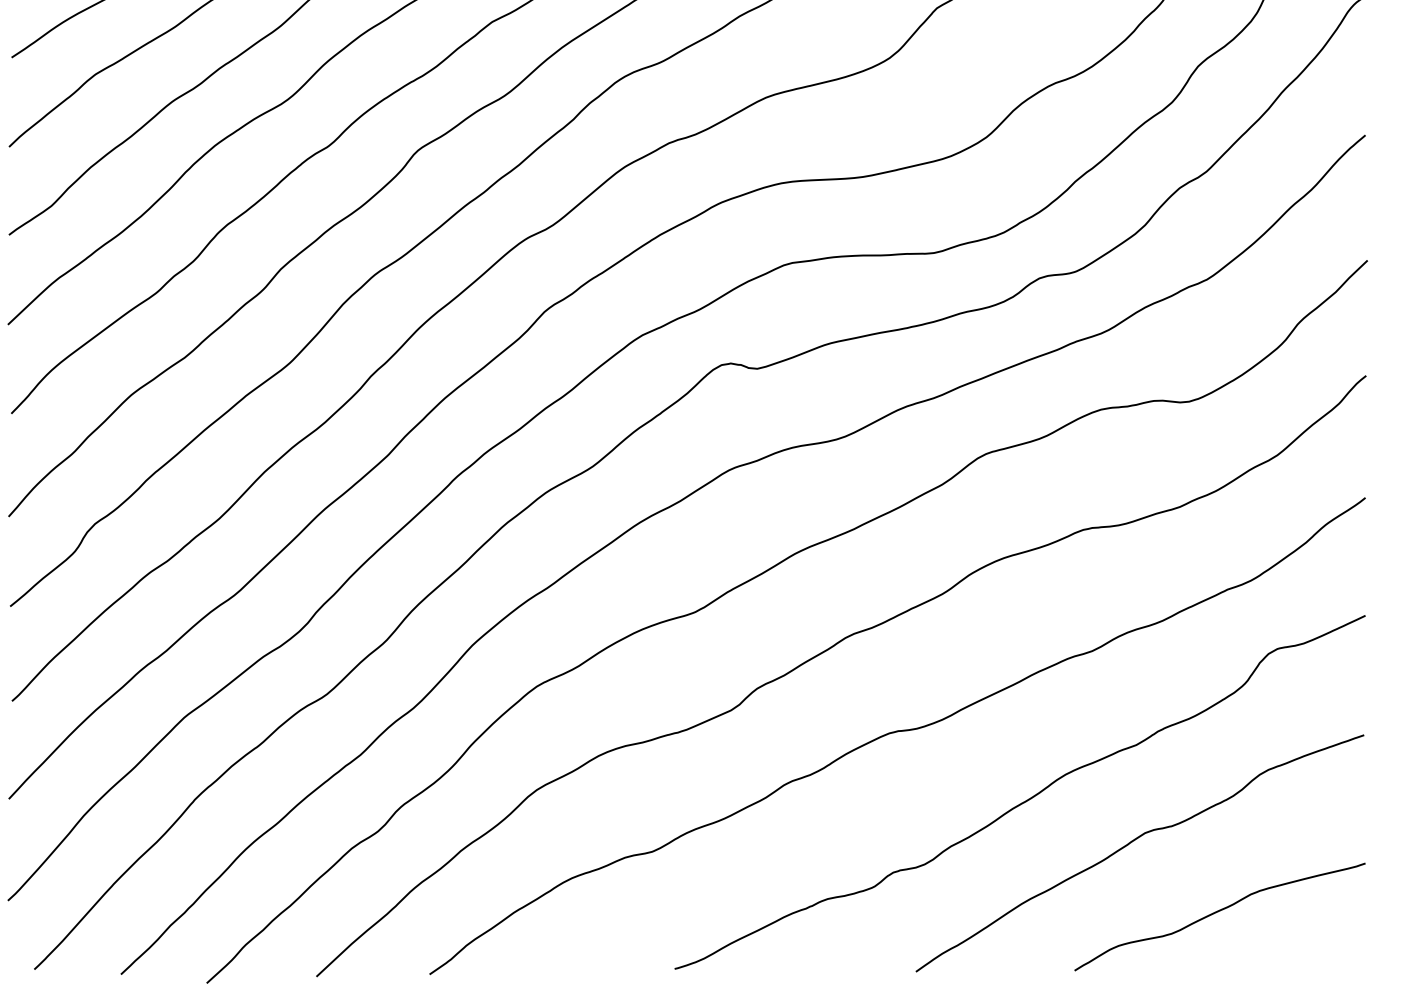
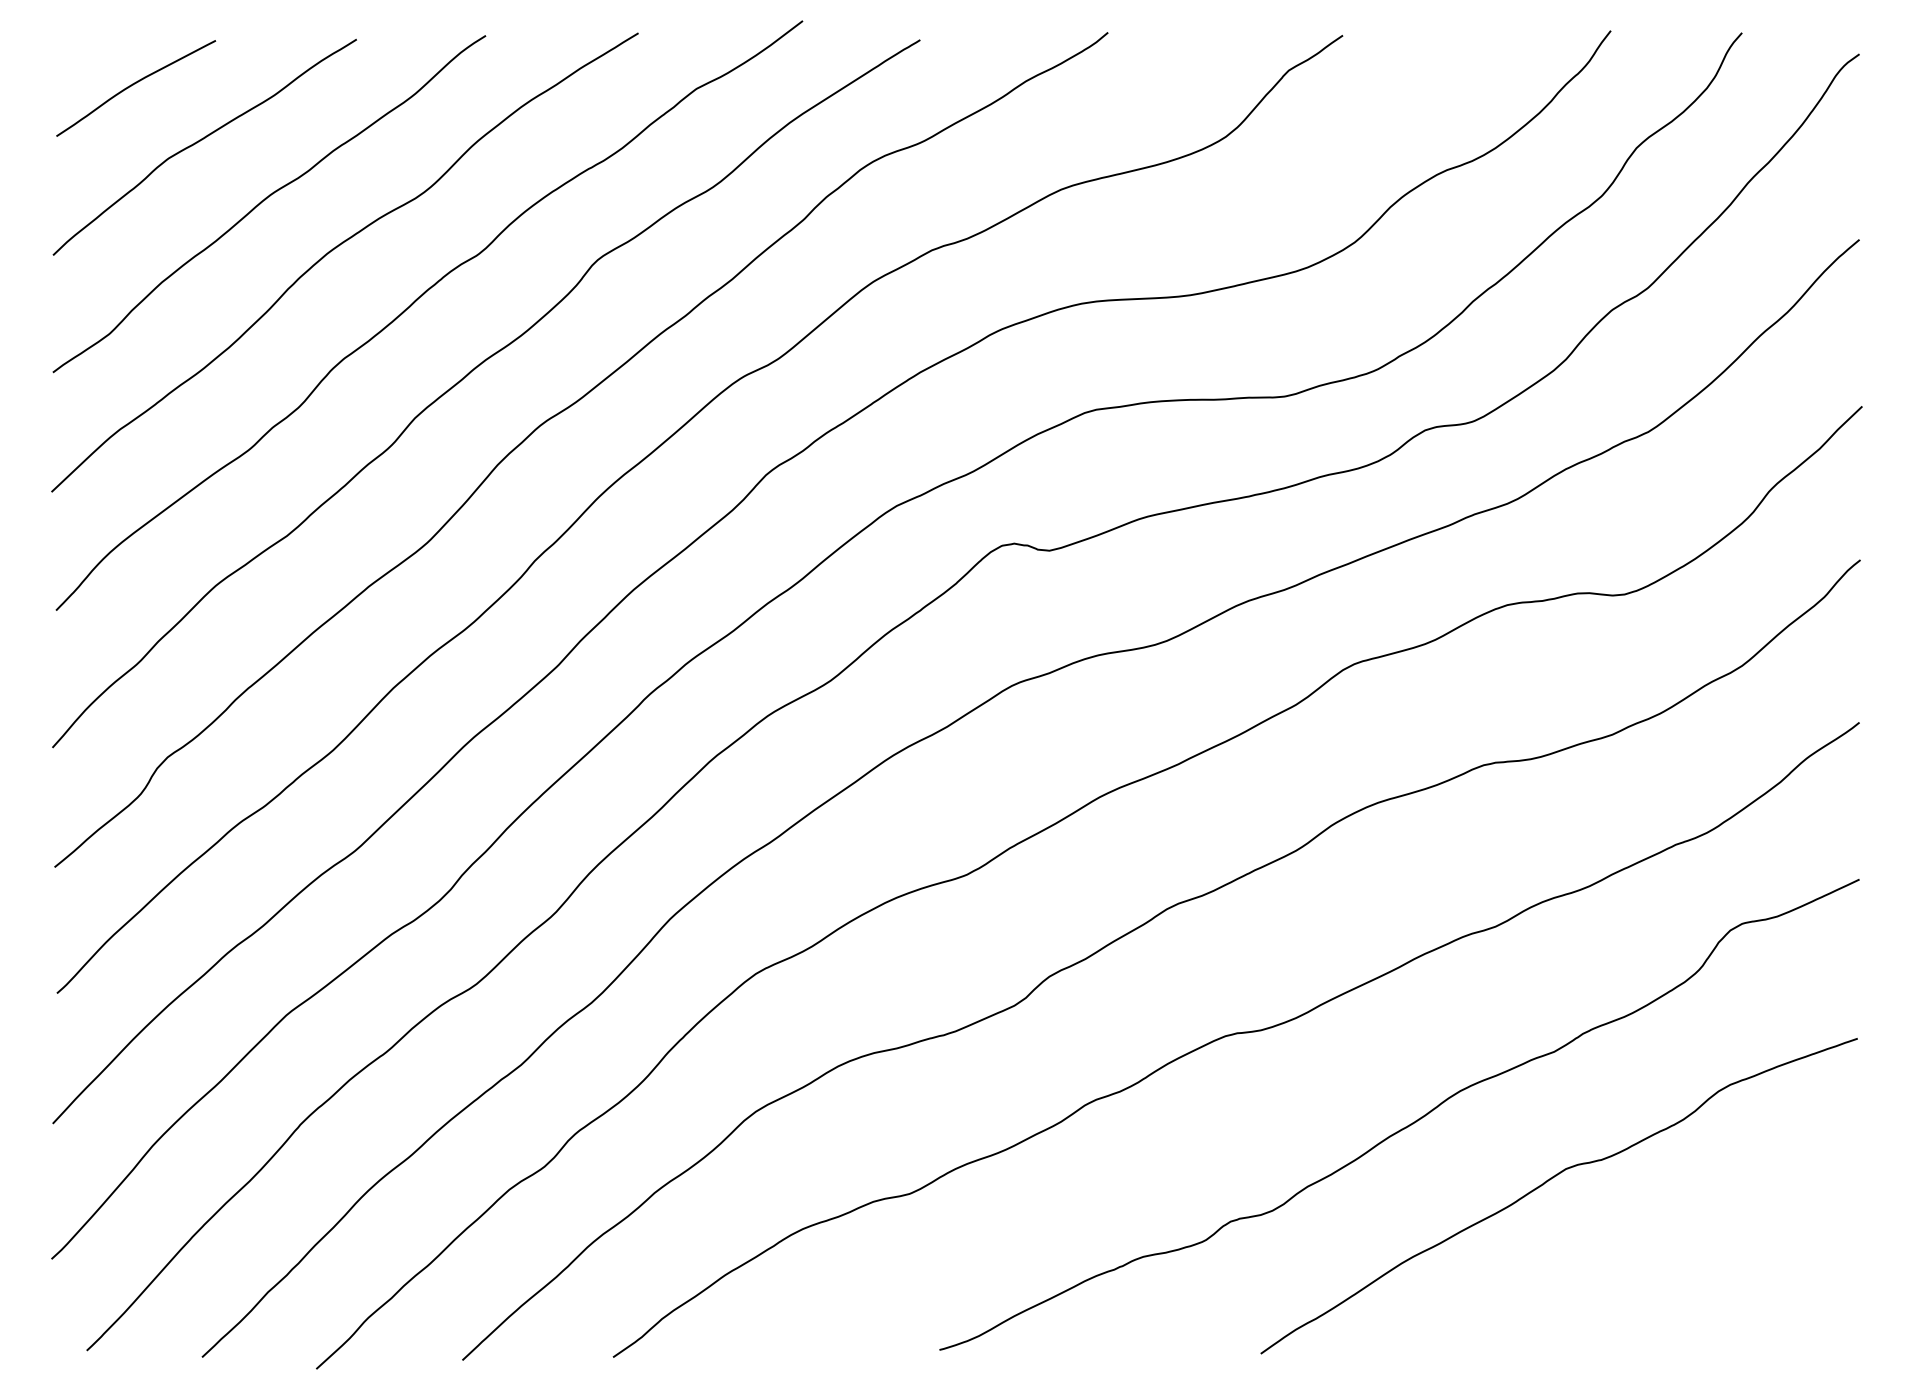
curve: (1218, 912) -> (1663, 1274), removed

